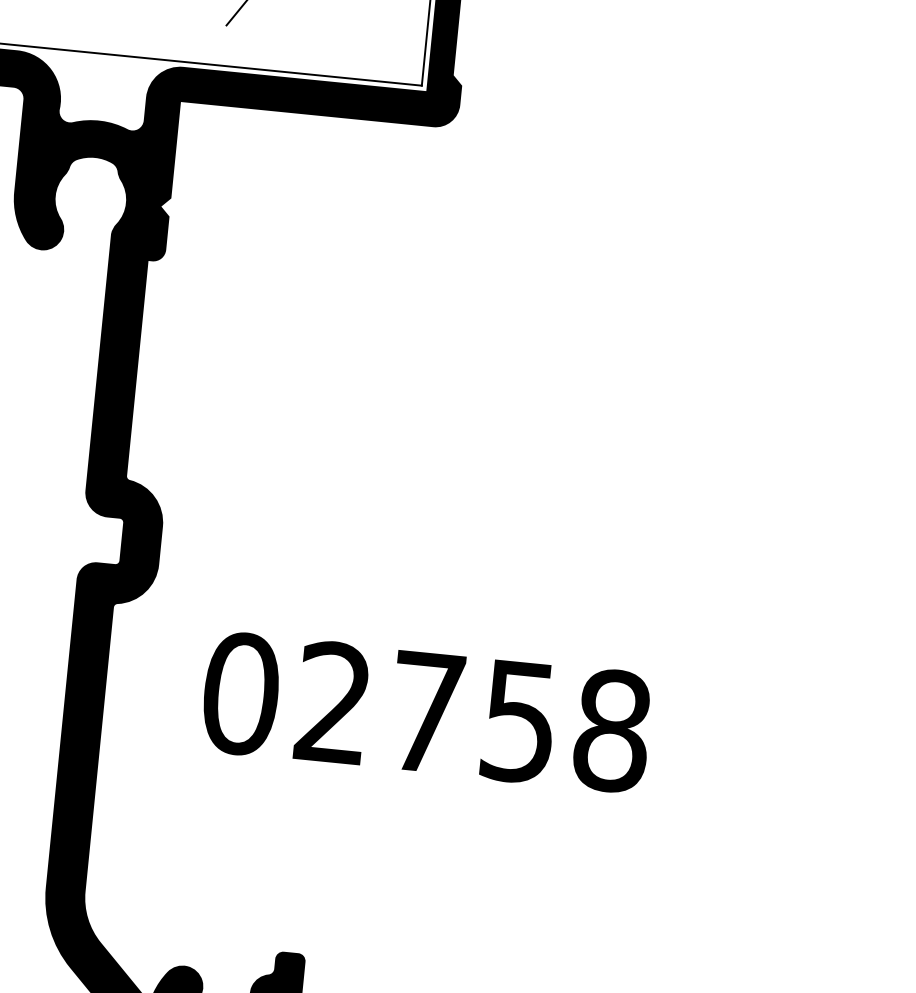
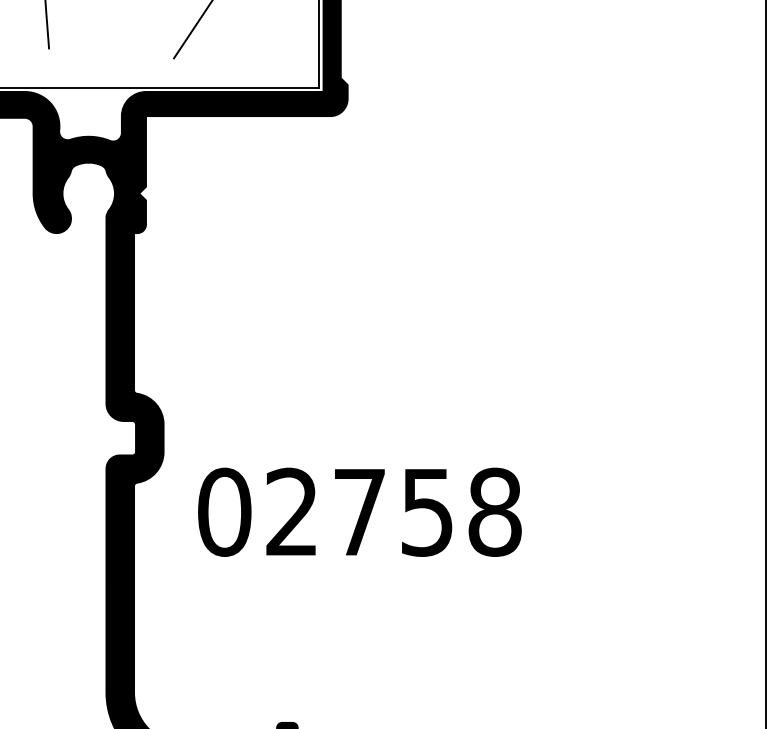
text: (426, 711) -> (359, 511), moved

